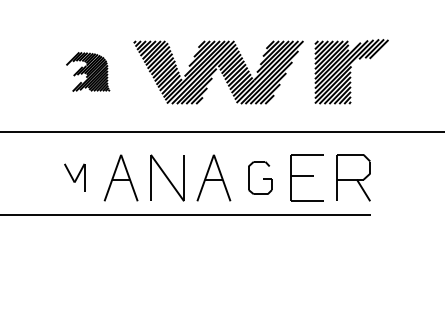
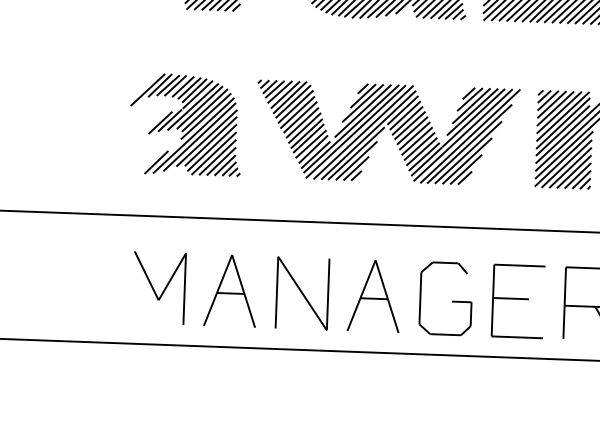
part: (87, 71) -> (184, 124), size x1.67
part: (74, 177) -> (158, 287), size x1.67
part: (260, 177) -> (446, 297), size x1.43

